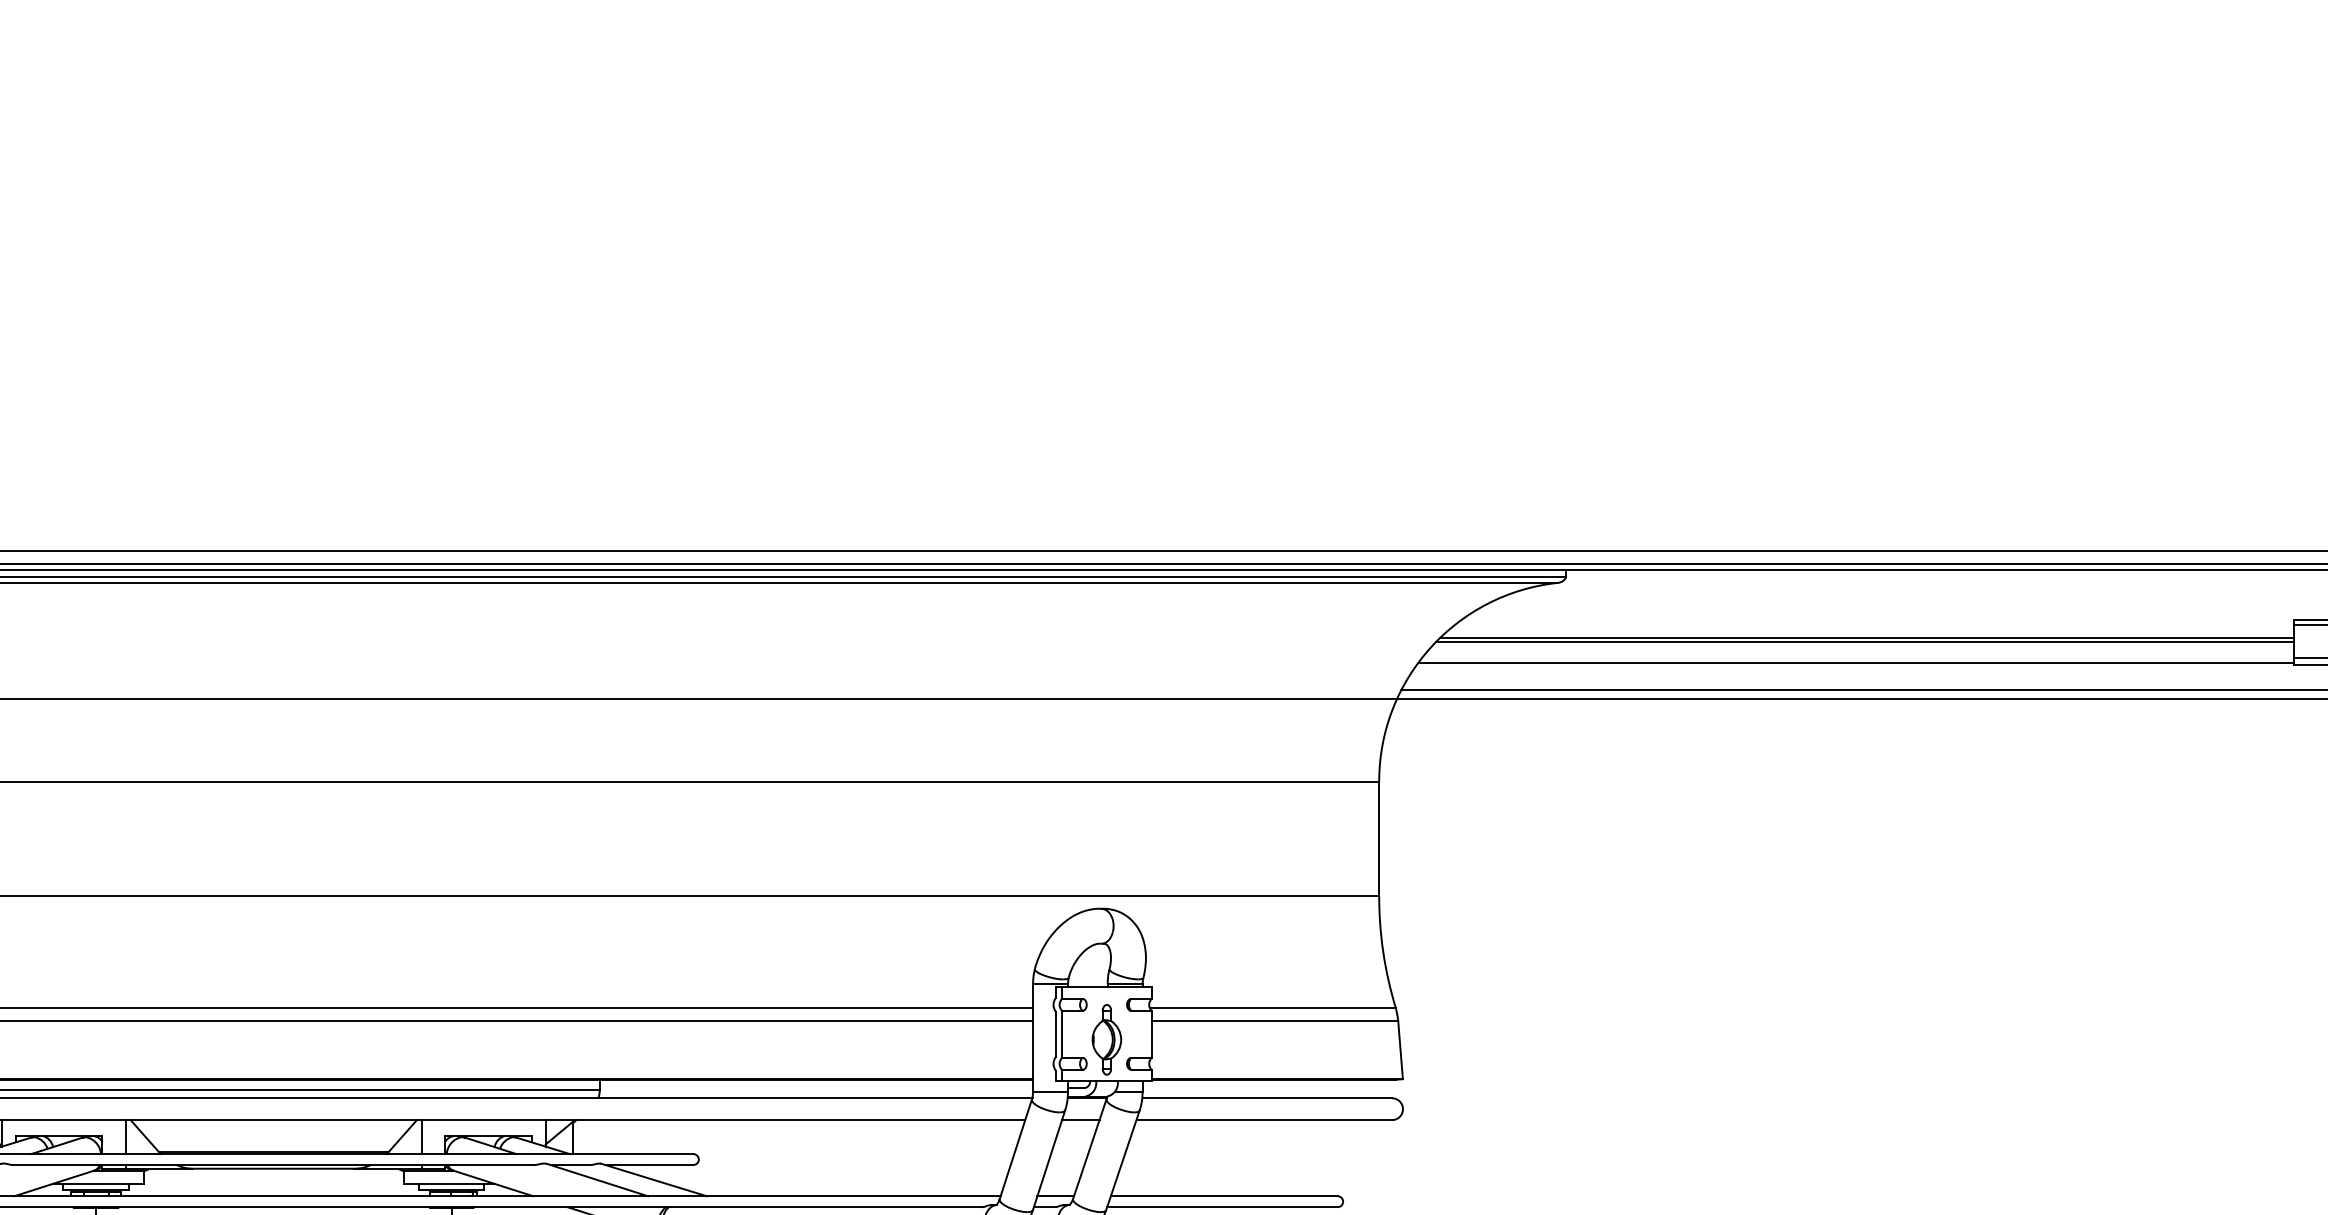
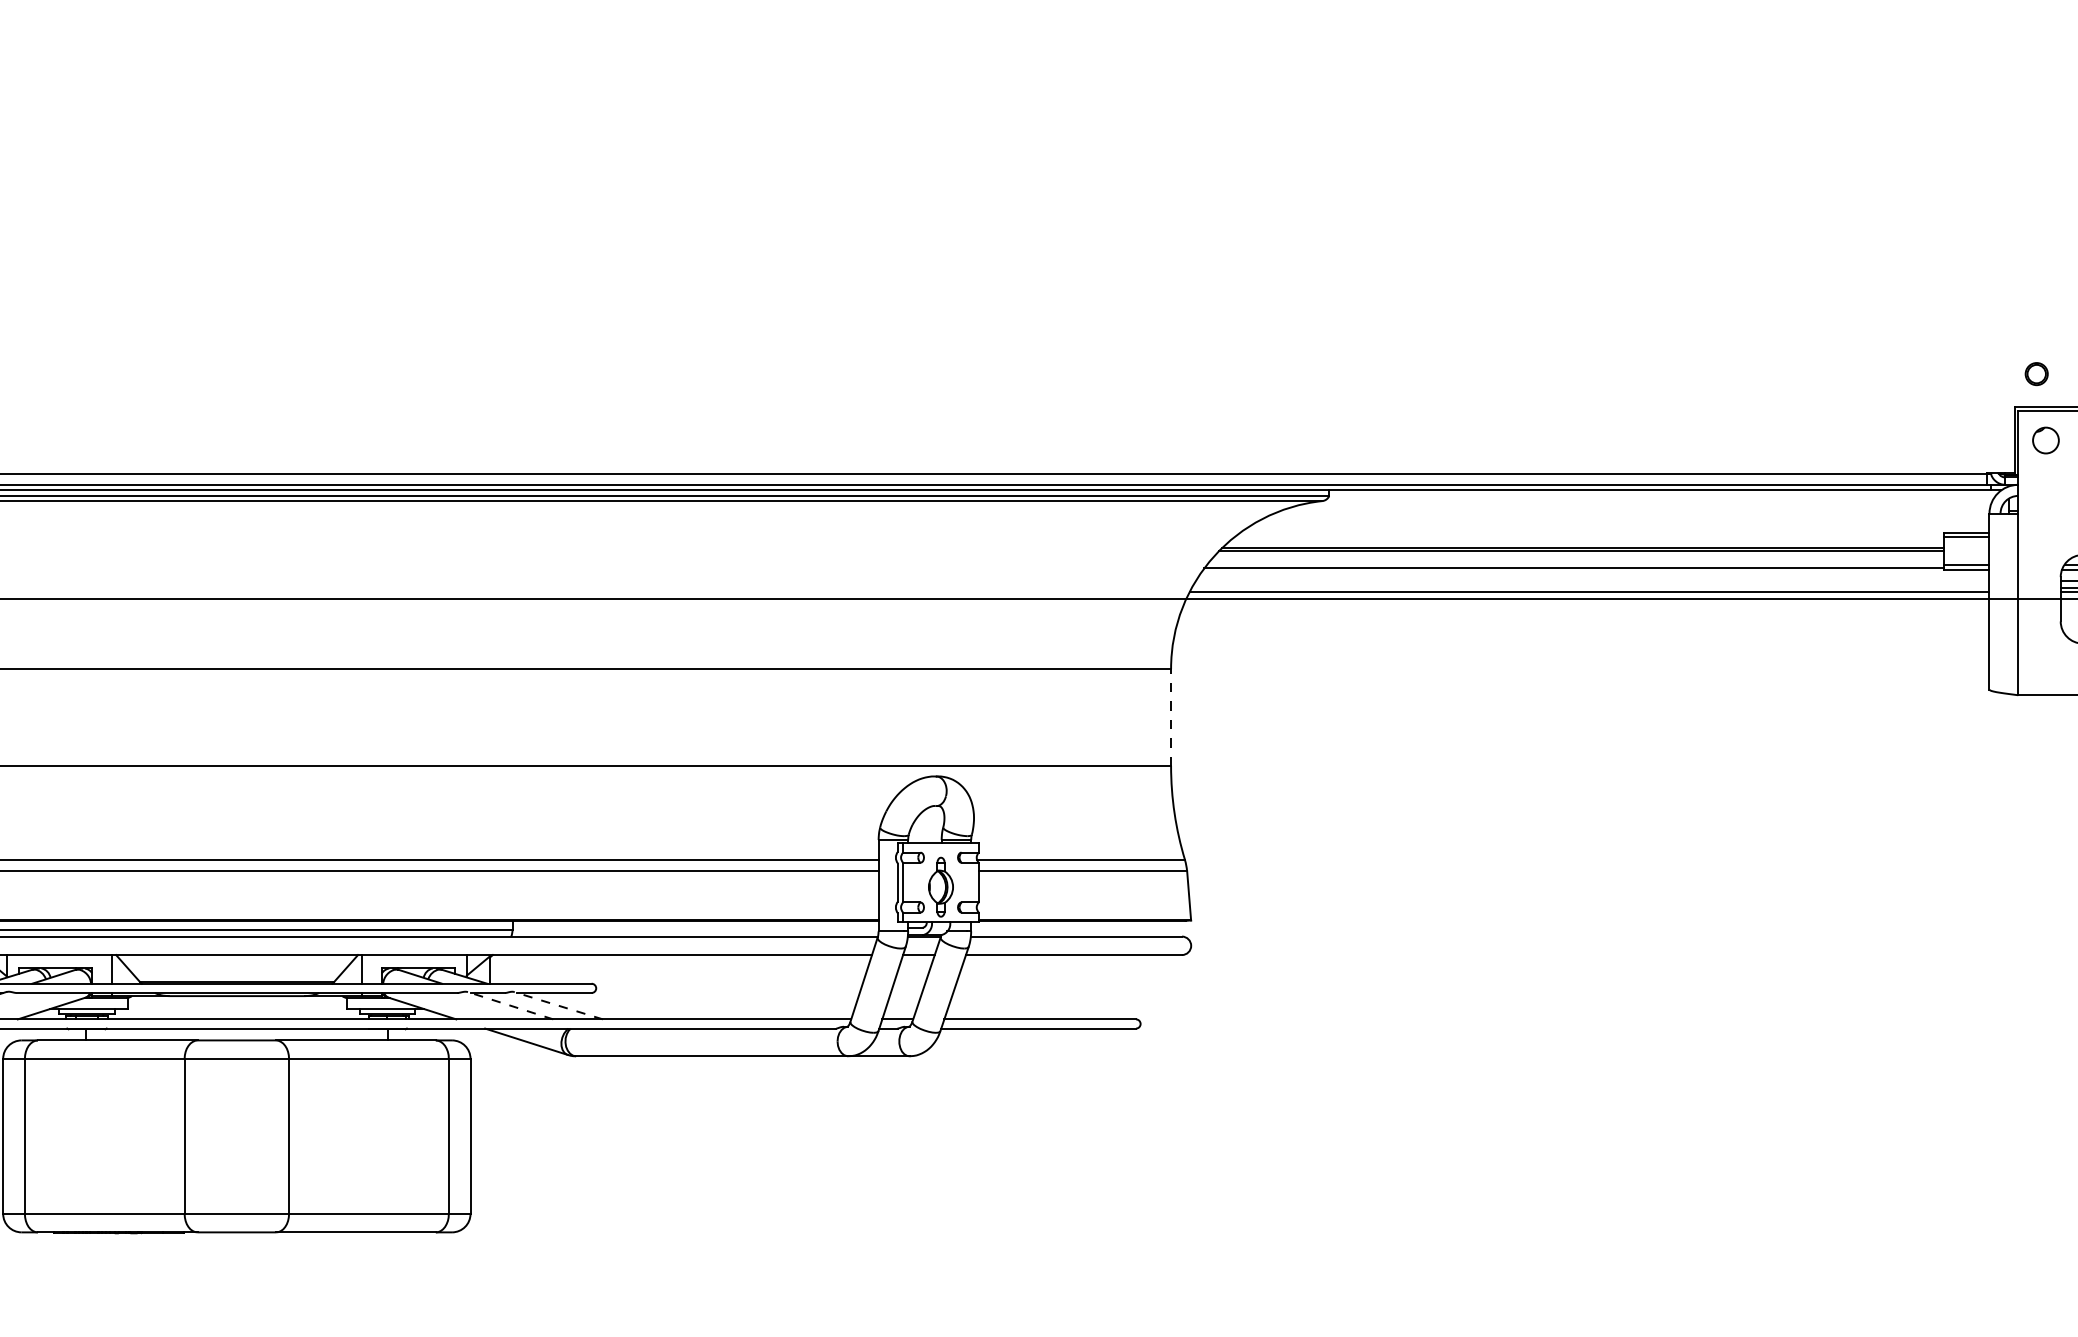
line: (1379, 838) -> (1171, 717), solid -> dashed
line: (597, 1179) -> (510, 1005), solid -> dashed
line: (654, 1179) -> (558, 1005), solid -> dashed

